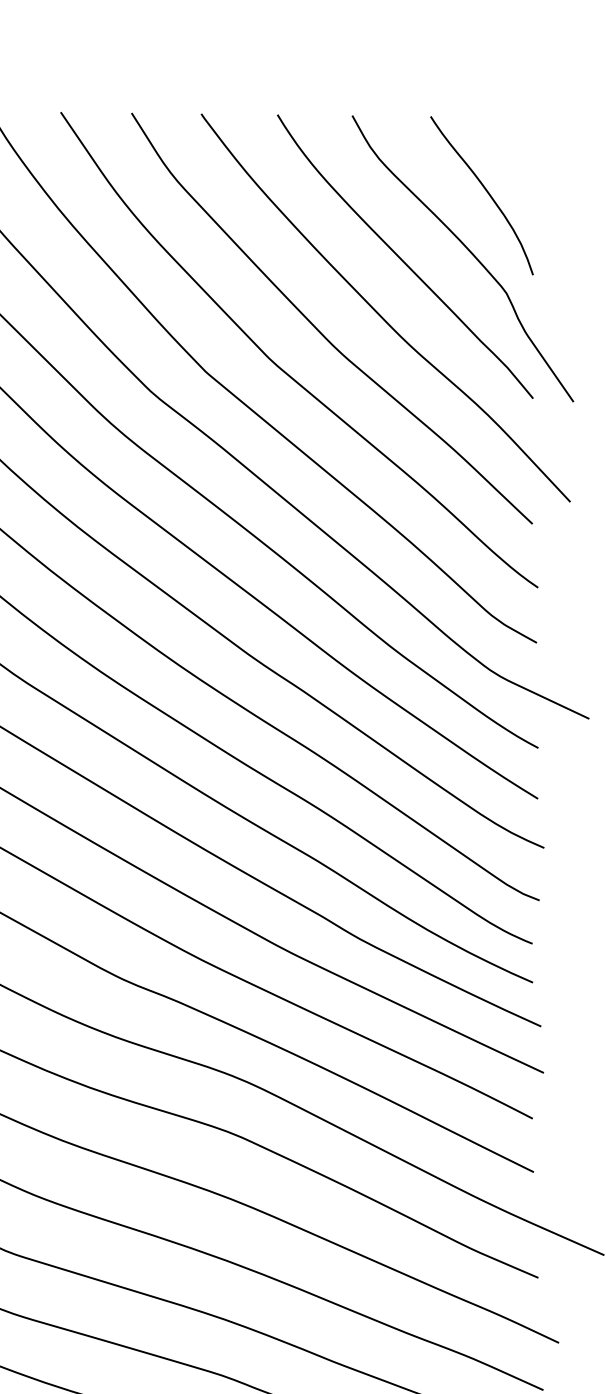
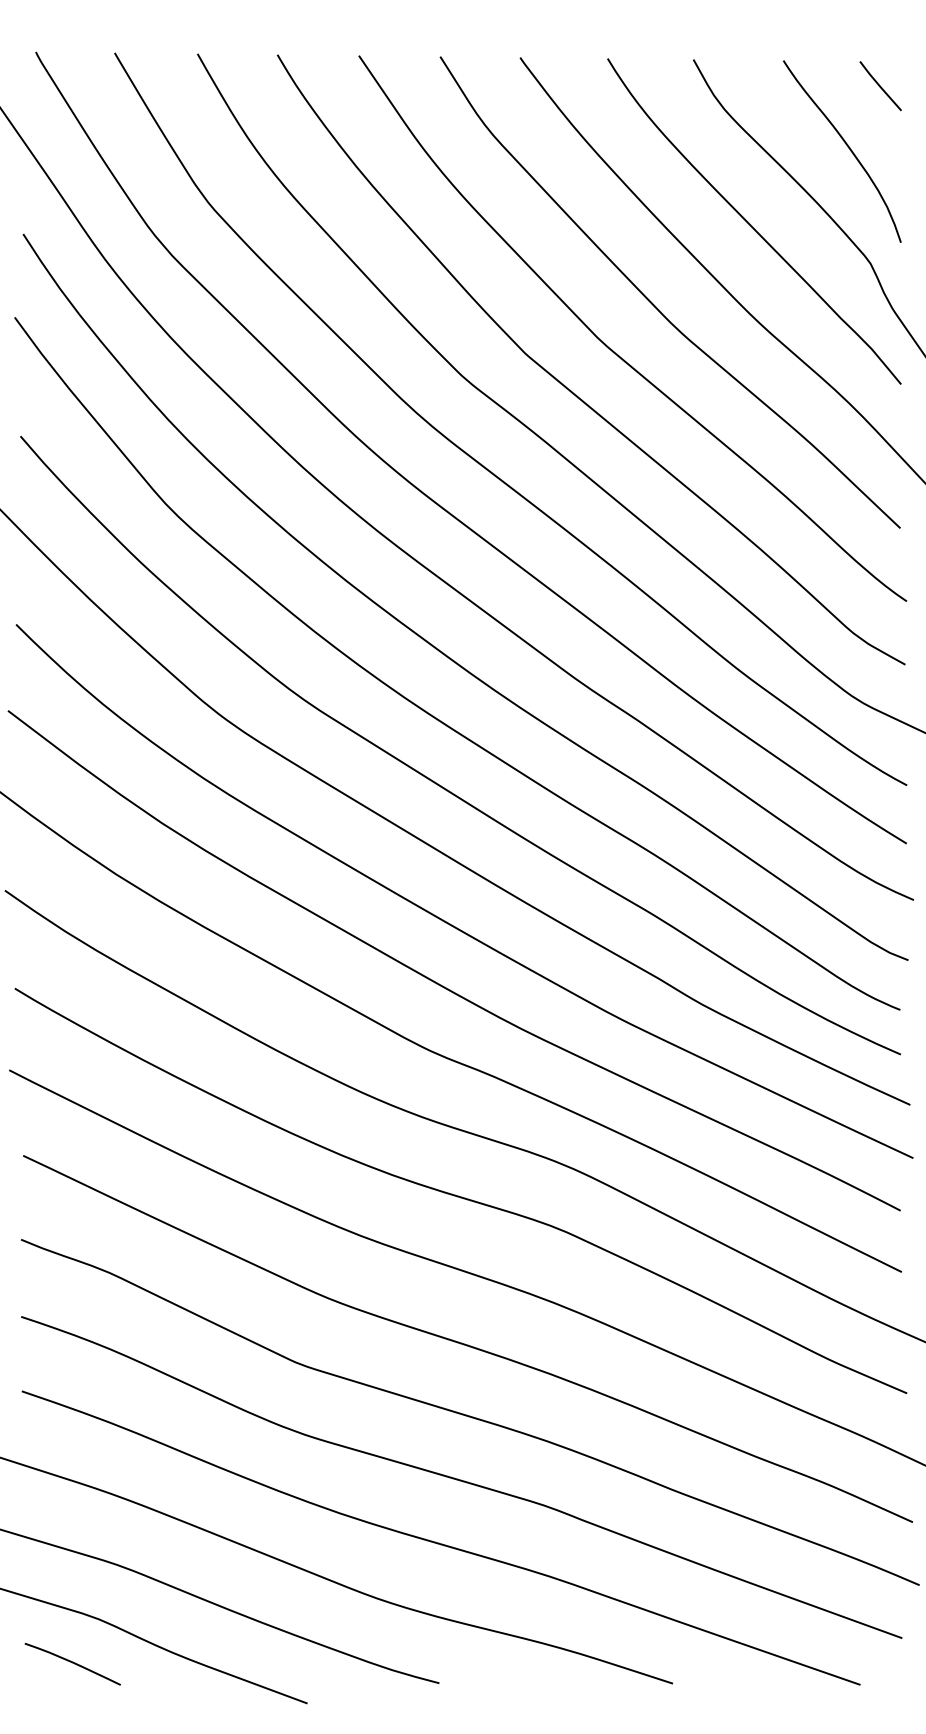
line: (515, 139) -> (880, 86), added

